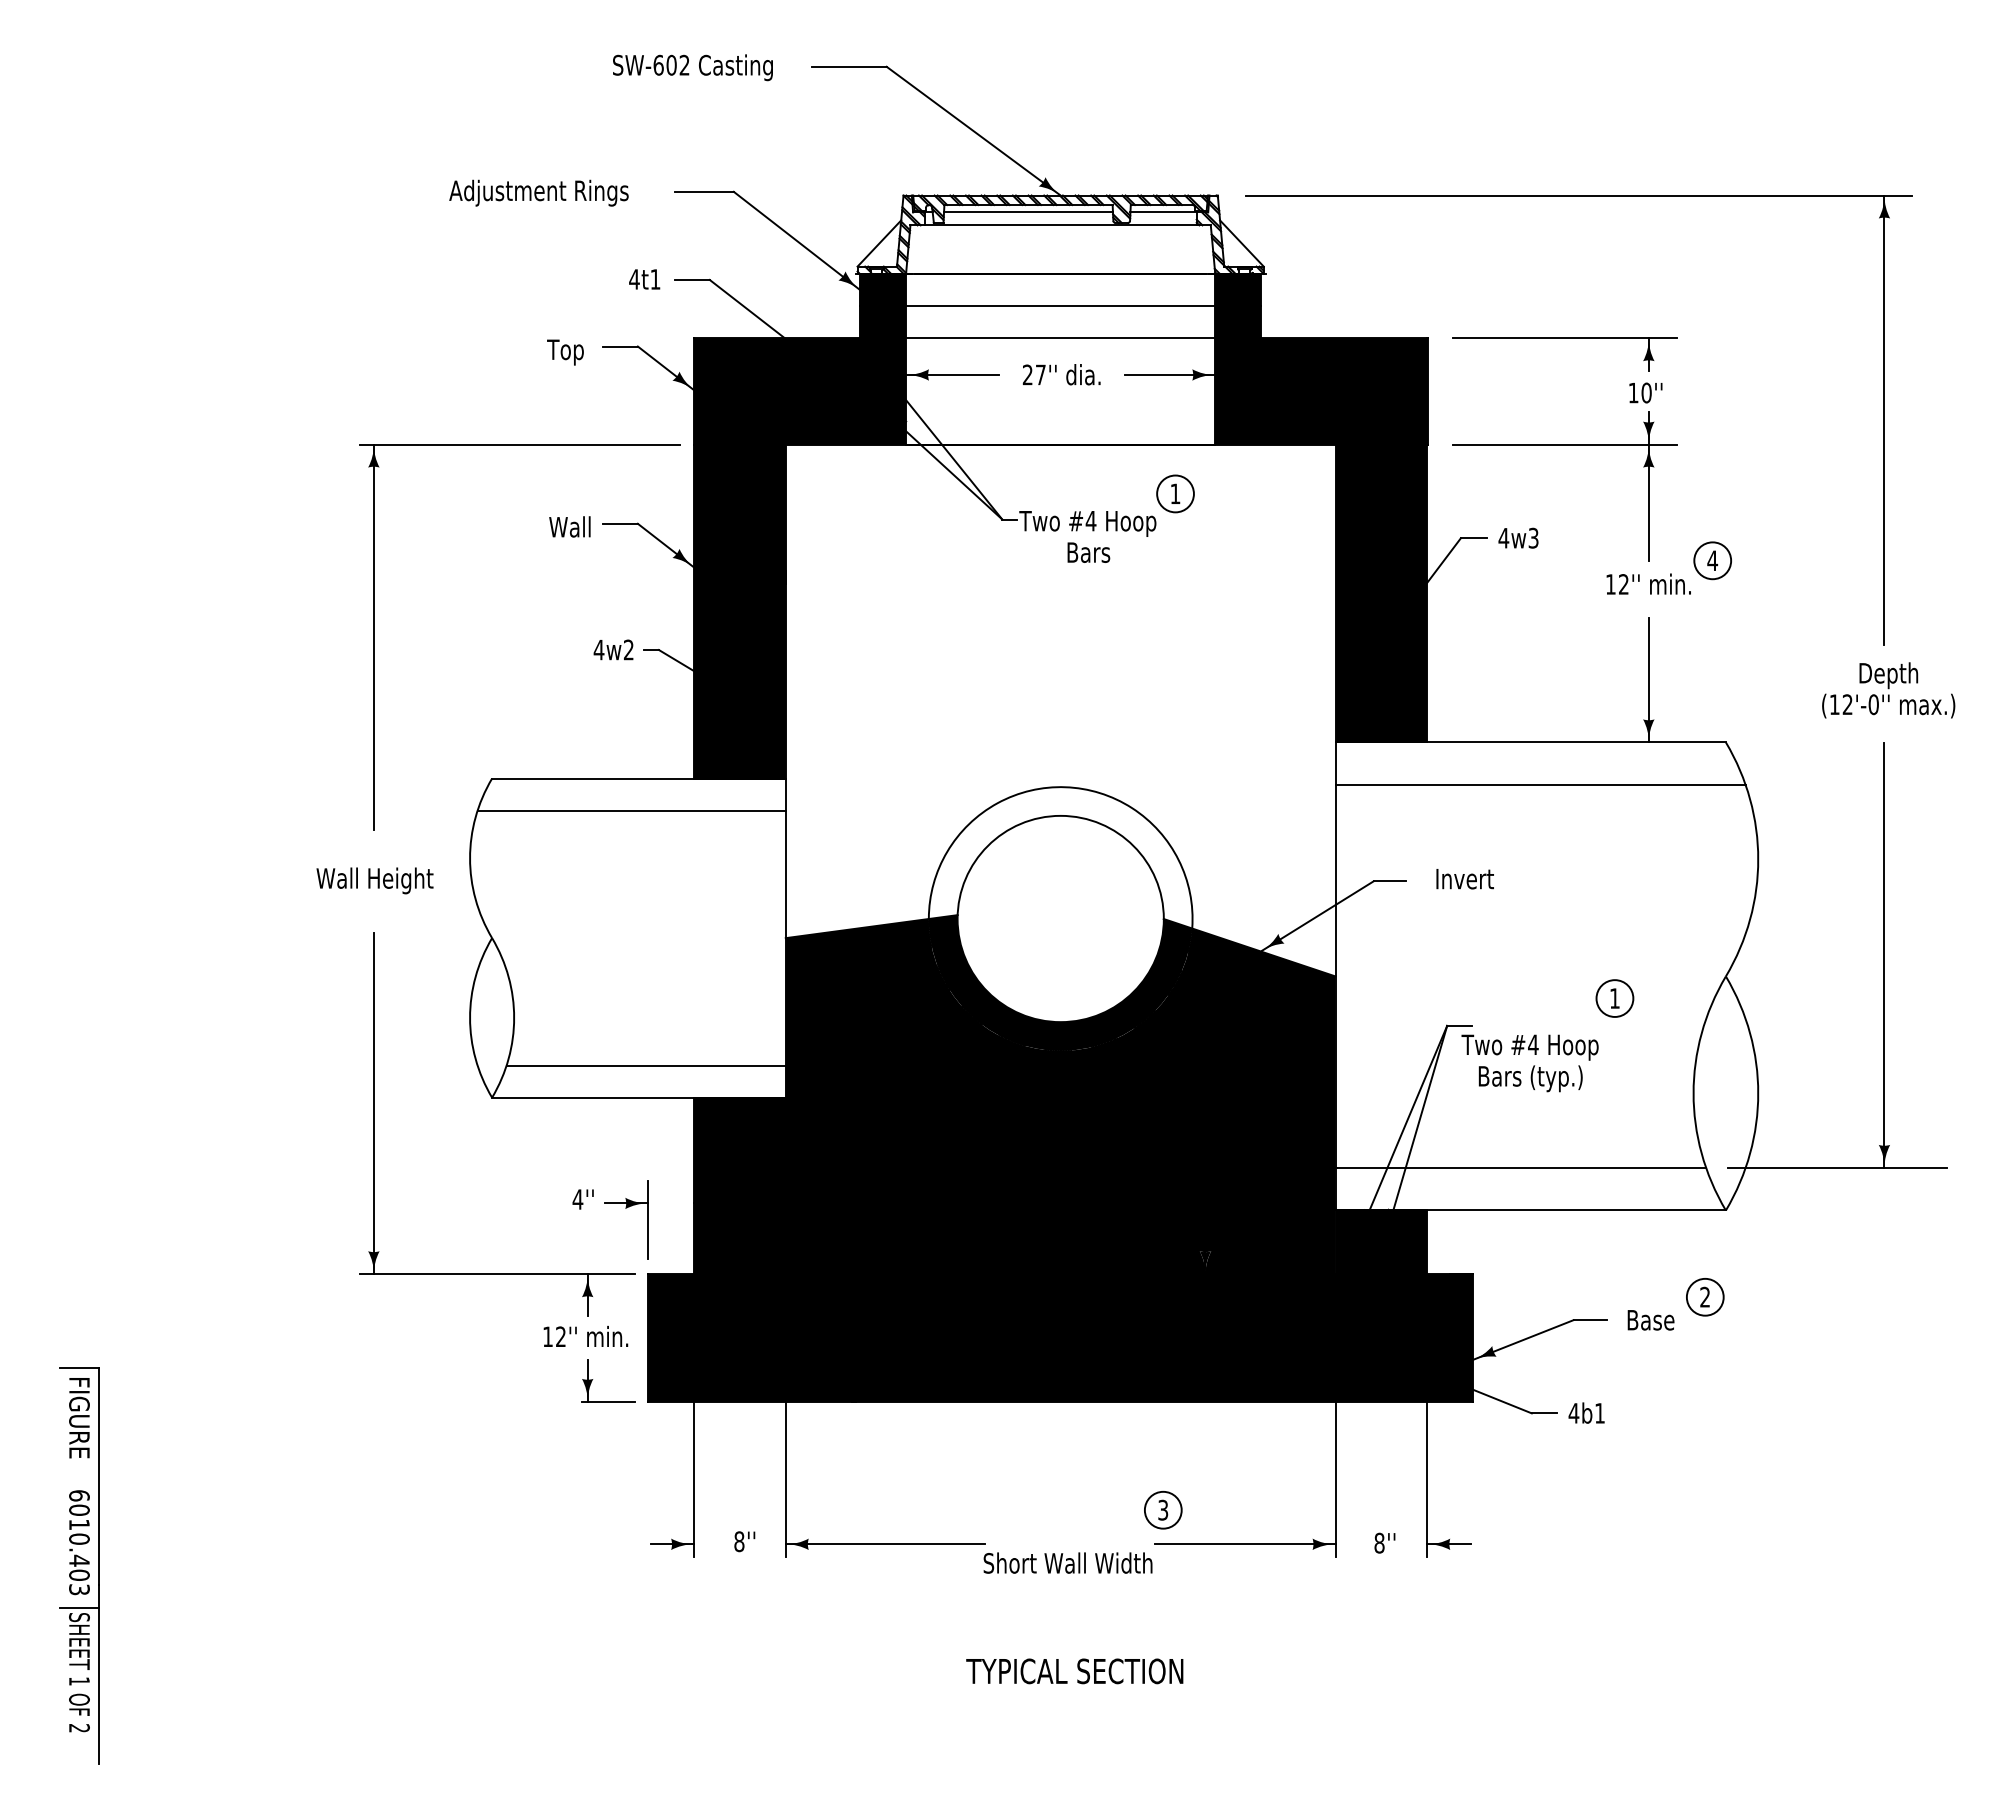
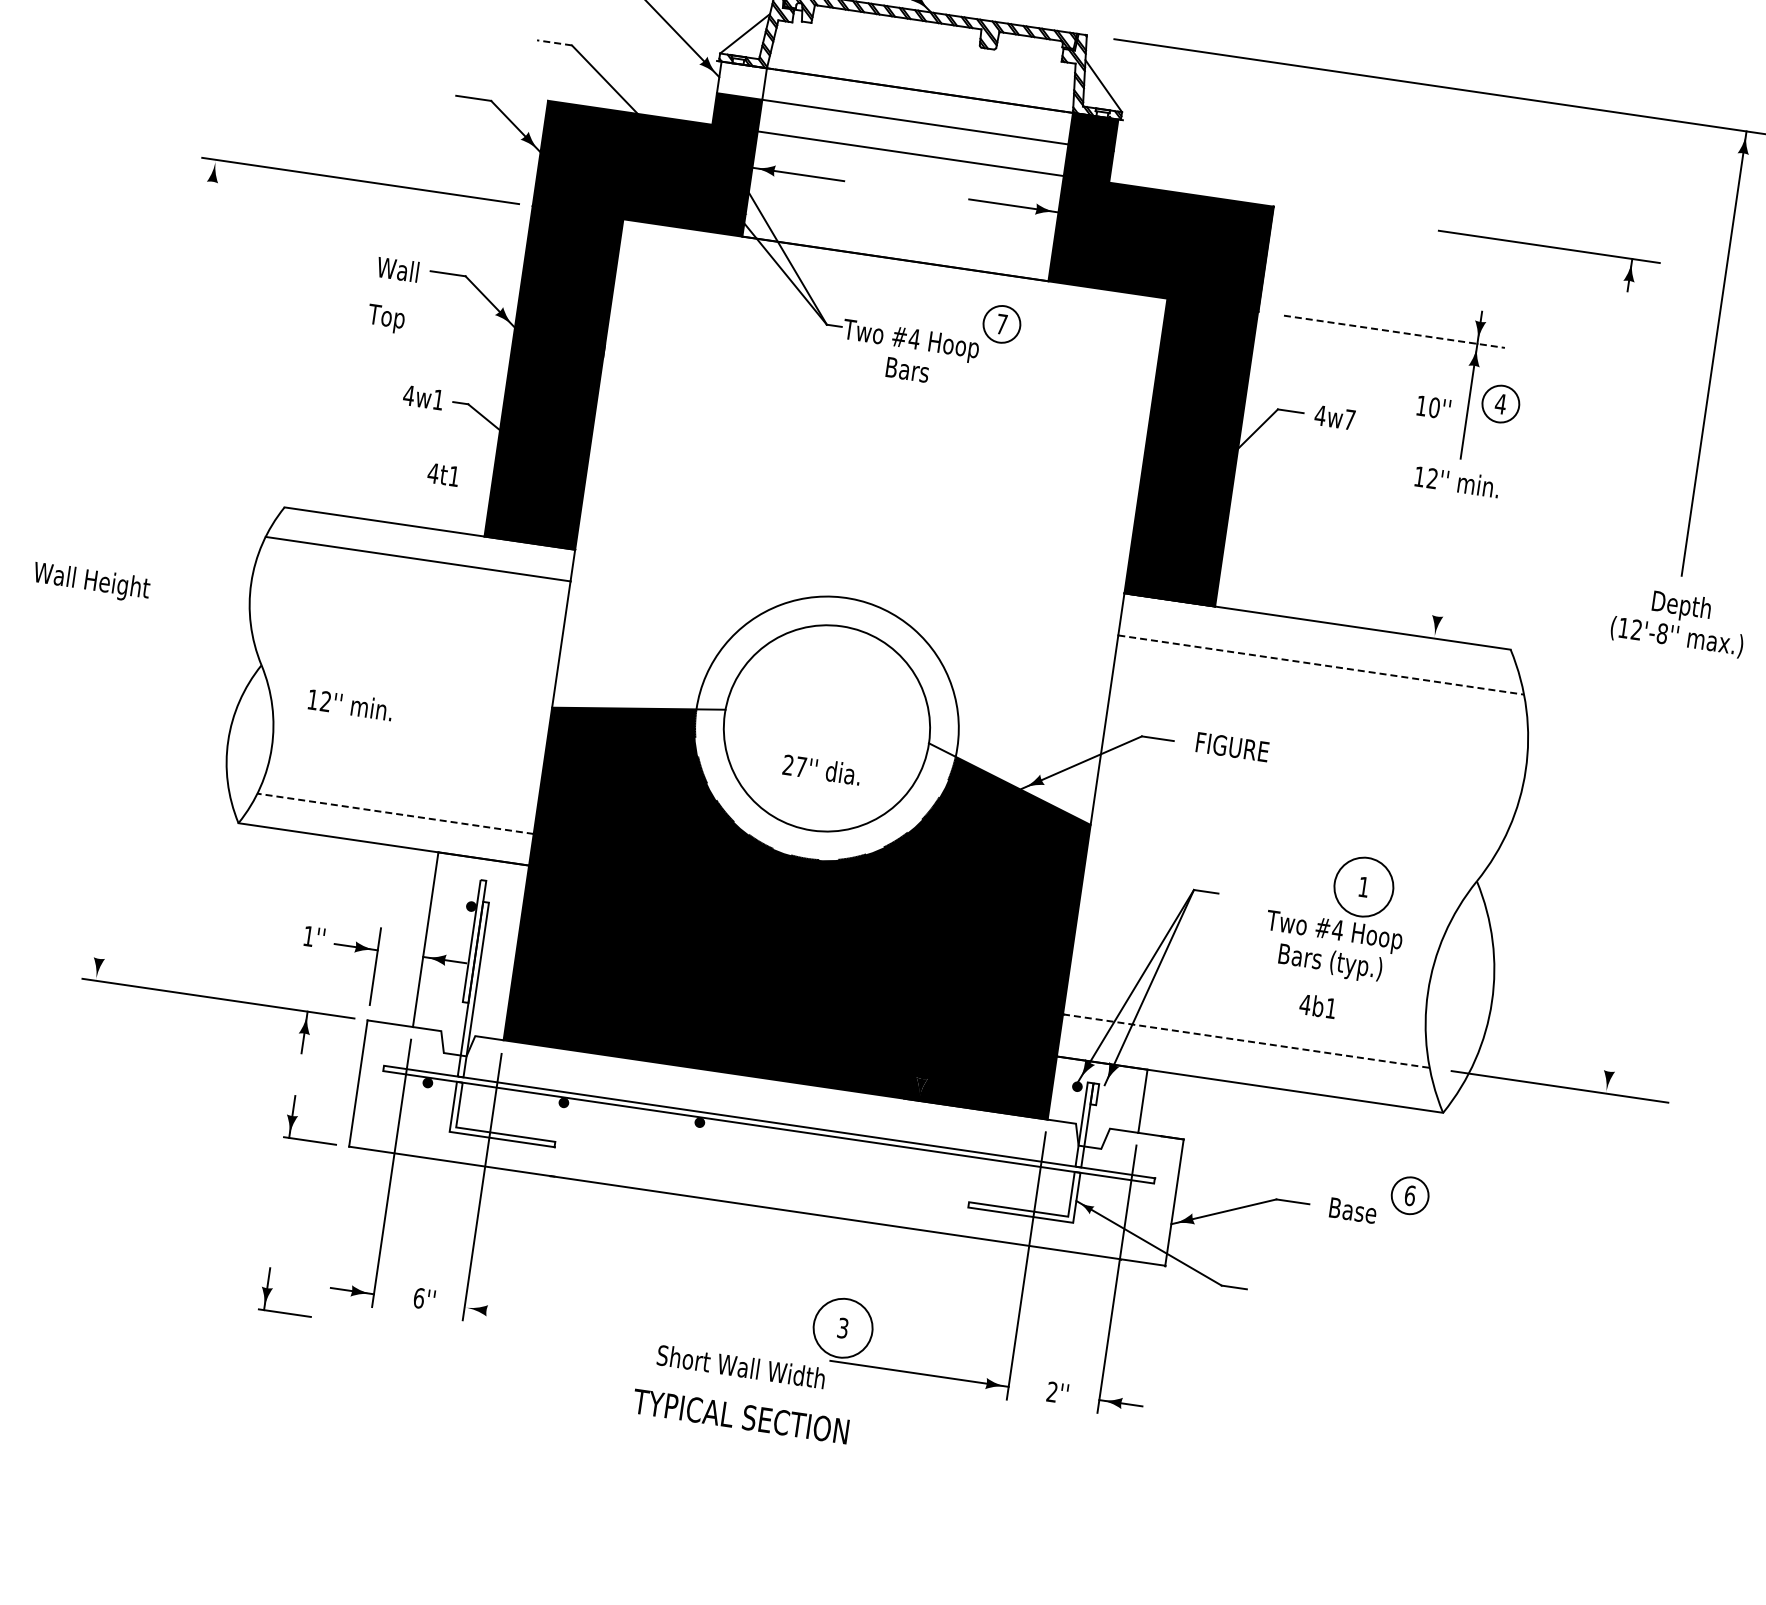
line: (1028, 212) -> (897, 24), removed
line: (1163, 212) -> (1030, 44), removed
line: (1060, 225) -> (926, 42), removed
text: (644, 279) -> (443, 474), moved
line: (692, 279) -> (554, 42), solid -> dashed
fill: (883, 290) -> (742, 80), removed
part: (1564, 338) -> (1548, 247), moved
text: (565, 352) -> (386, 319), moved
text: (1061, 374) -> (821, 769), moved
text: (1645, 392) -> (1433, 407), moved
line: (1564, 444) -> (1393, 331), solid -> dashed
text: (1175, 493) -> (1001, 323), 1 -> 7
text: (1533, 537) -> (1349, 419), 4w3 -> 4w7
part: (1712, 560) -> (1500, 403), moved
line: (373, 636) -> (187, 349), removed
text: (628, 649) -> (438, 399), 4w2 -> 4w1
line: (1648, 679) -> (1443, 576), removed
text: (1873, 704) -> (1662, 633), (12'-0'' -> (12'-8''
line: (1541, 784) -> (1322, 664), solid -> dashed
text: (1464, 878) -> (1232, 746), Invert -> FIGURE
text: (374, 880) -> (91, 582), moved
line: (1884, 955) -> (1636, 883), removed
fill: (1060, 982) -> (817, 791), removed
circle: (1614, 998) -> (1363, 887), size x1.6
text: (1529, 1063) -> (1331, 948), moved
line: (646, 1065) -> (395, 813), solid -> dashed
line: (373, 1103) -> (120, 811), removed
fill: (728, 1123) -> (468, 882), removed
fill: (756, 1123) -> (496, 886), removed
line: (1521, 1167) -> (1247, 1040), solid -> dashed
text: (577, 1199) -> (308, 936), 4'' -> 1''
fill: (1386, 1237) -> (1103, 1090), removed
fill: (1060, 1249) -> (779, 1055), removed
text: (1705, 1296) -> (1410, 1195), 2 -> 6
fill: (1128, 1327) -> (835, 1142), removed
fill: (1266, 1327) -> (971, 1162), removed
fill: (1403, 1327) -> (1107, 1182), removed
text: (585, 1336) -> (350, 704), moved
text: (1586, 1412) -> (1317, 1005), moved
circle: (1162, 1509) -> (842, 1327), size x1.6
text: (739, 1541) -> (419, 1298), 8'' -> 6''
text: (1379, 1542) -> (1052, 1391), 8'' -> 2''
line: (884, 1544) -> (562, 1321), removed
part: (593, 1553) -> (273, 1288), added
text: (1074, 1671) -> (740, 1416), moved

